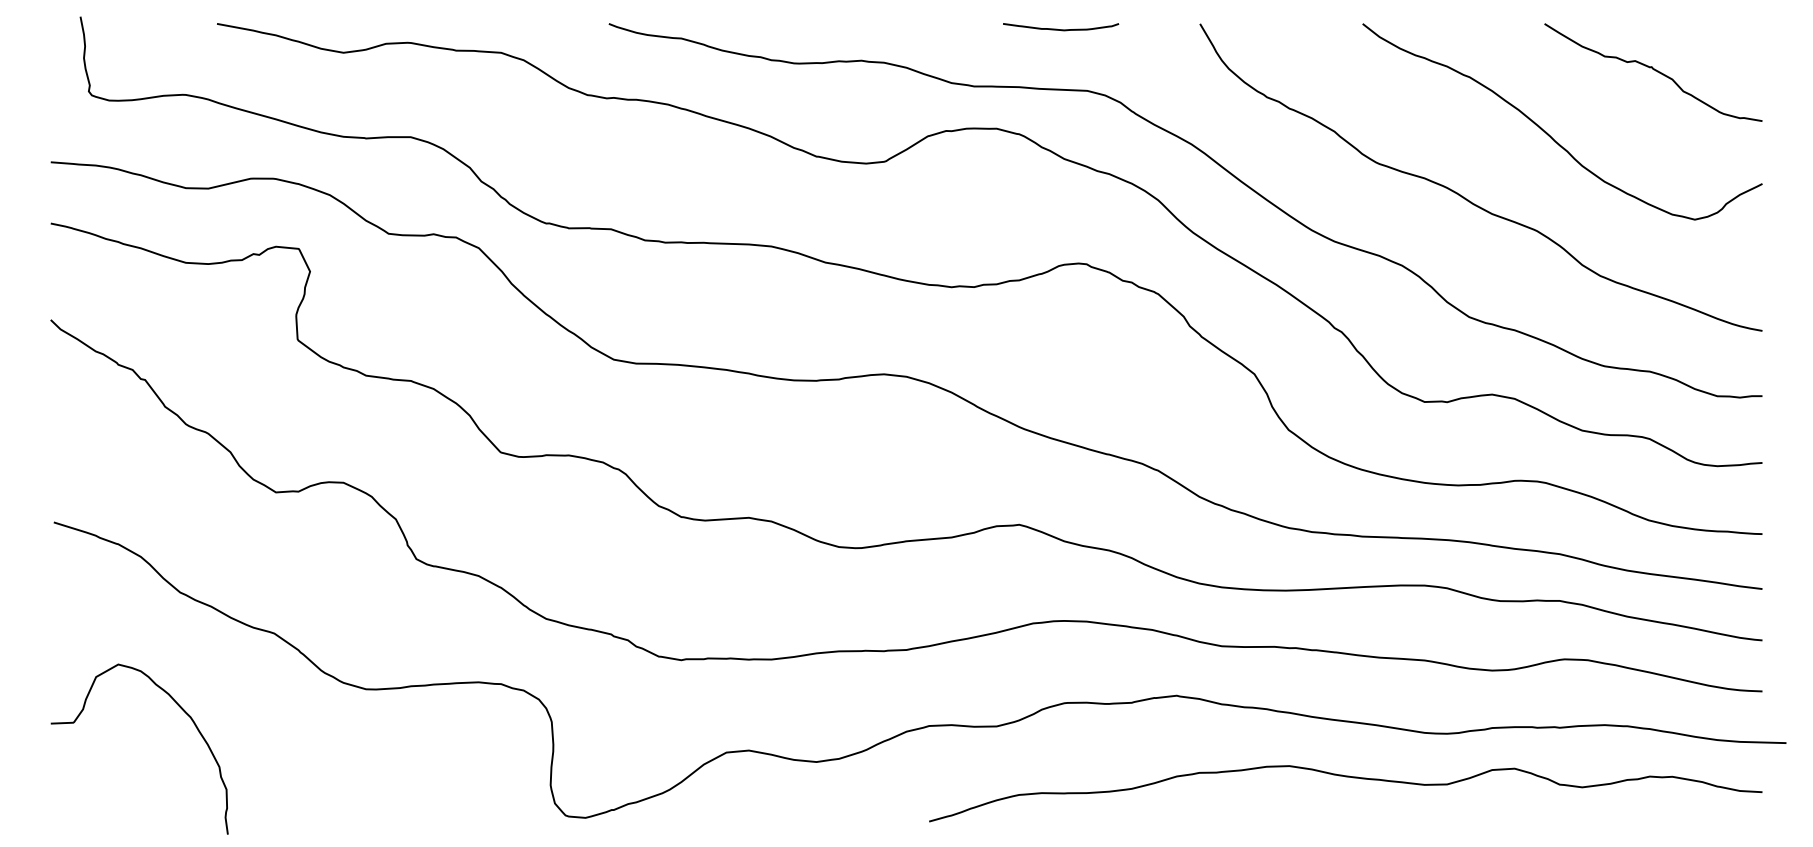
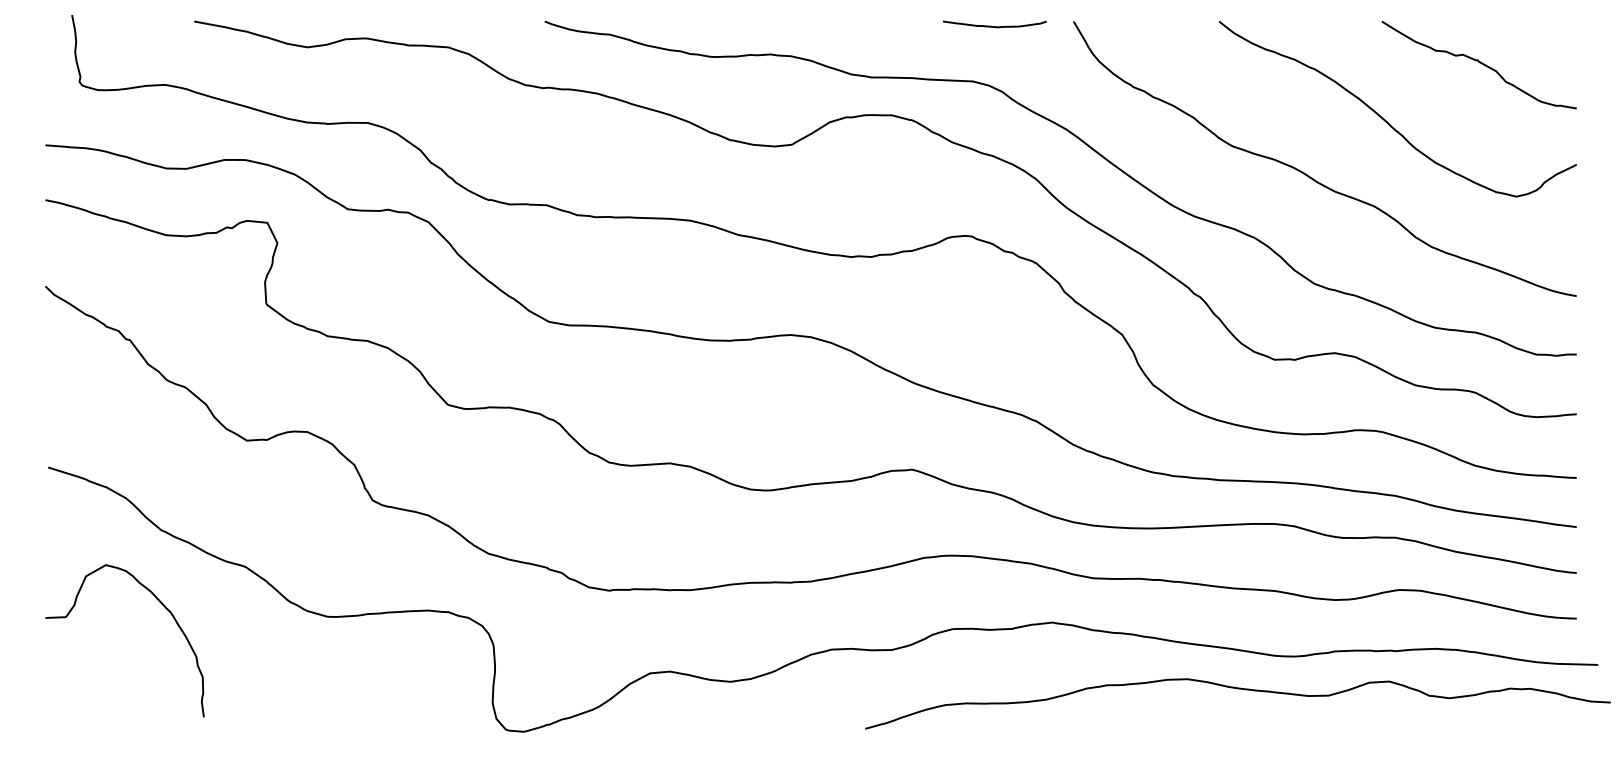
curve: (1061, 29) -> (995, 26), moved
curve: (179, 707) -> (160, 603), moved
curve: (1345, 777) -> (1237, 689), moved

